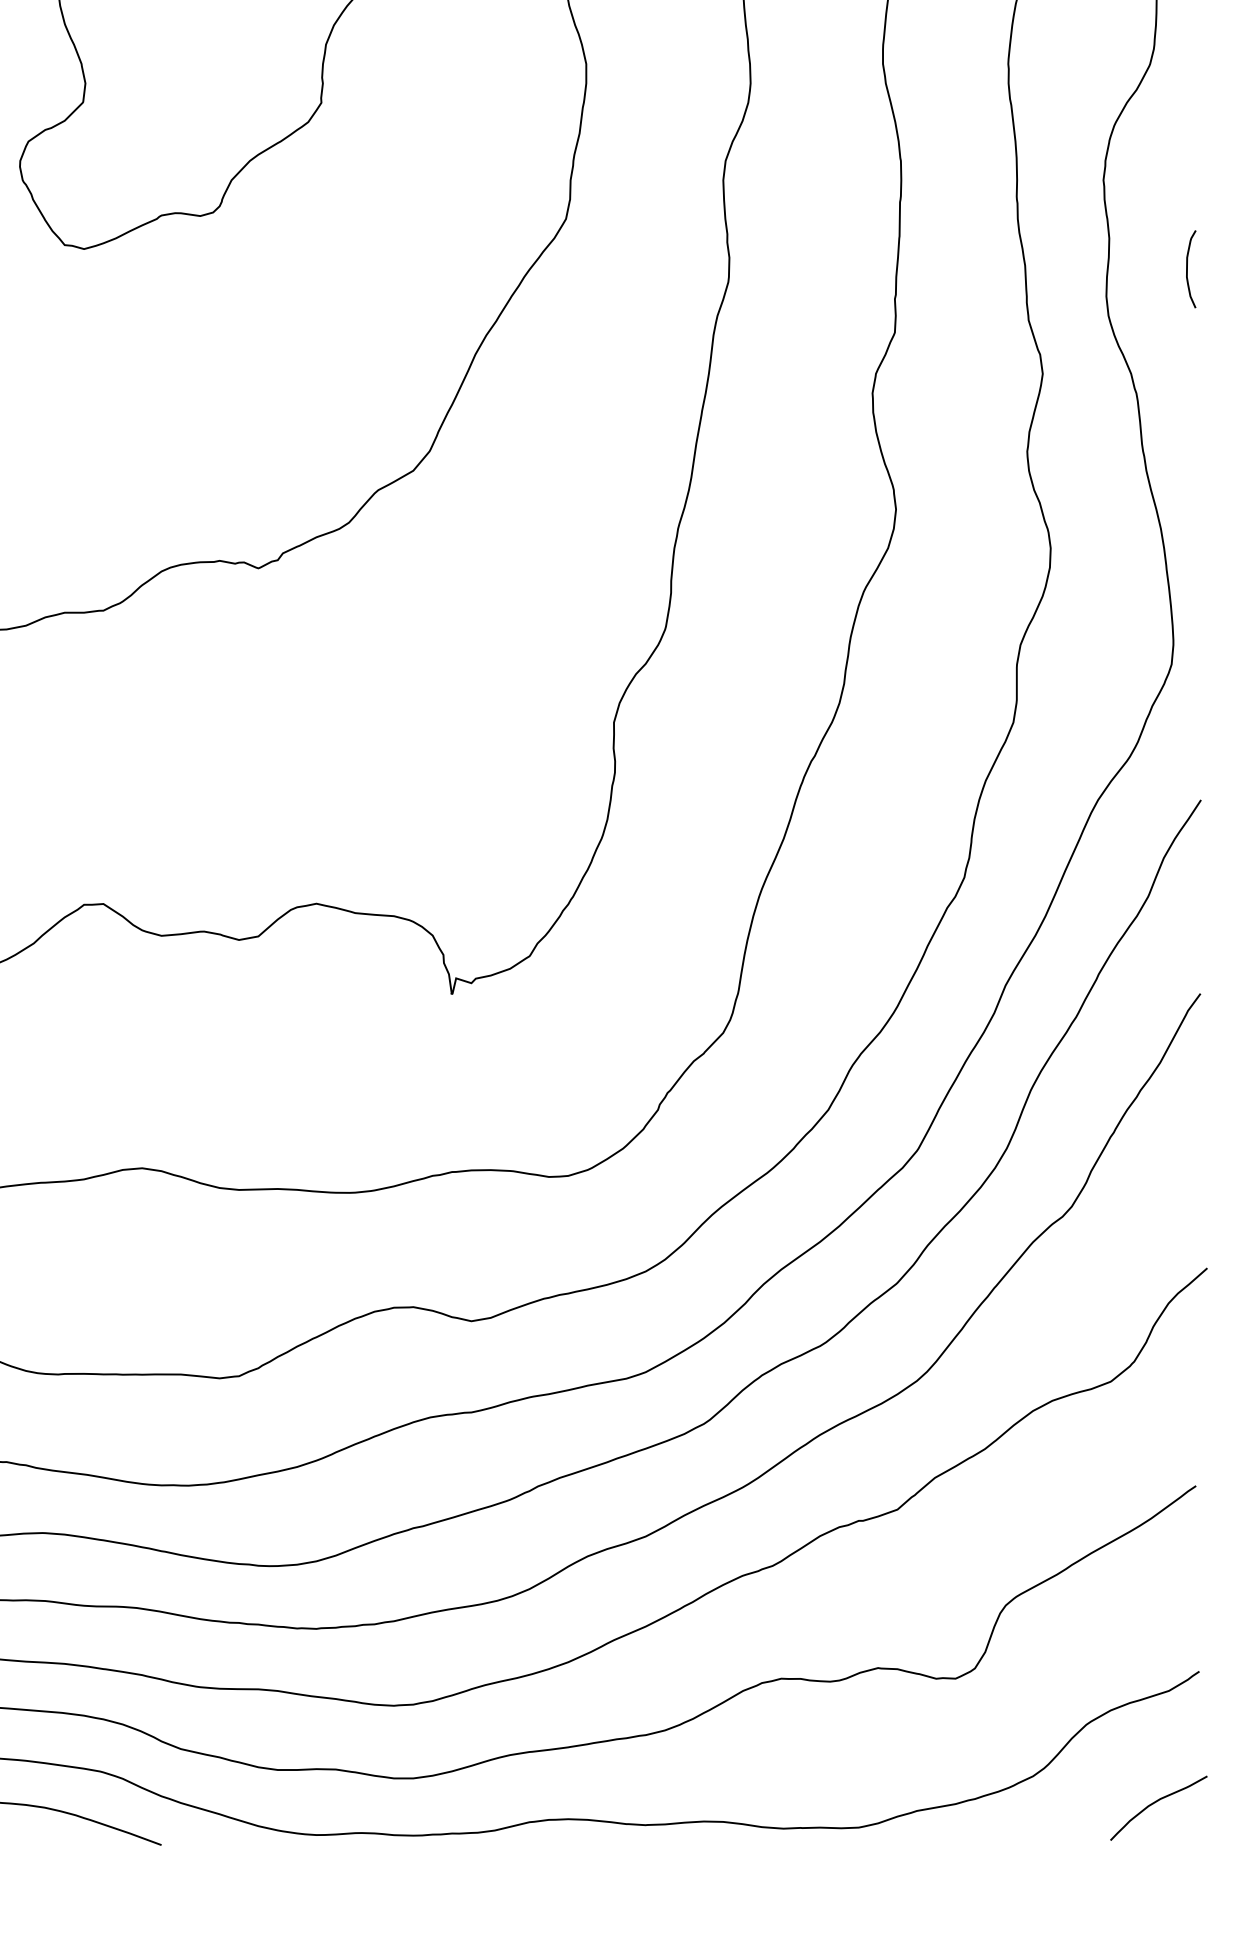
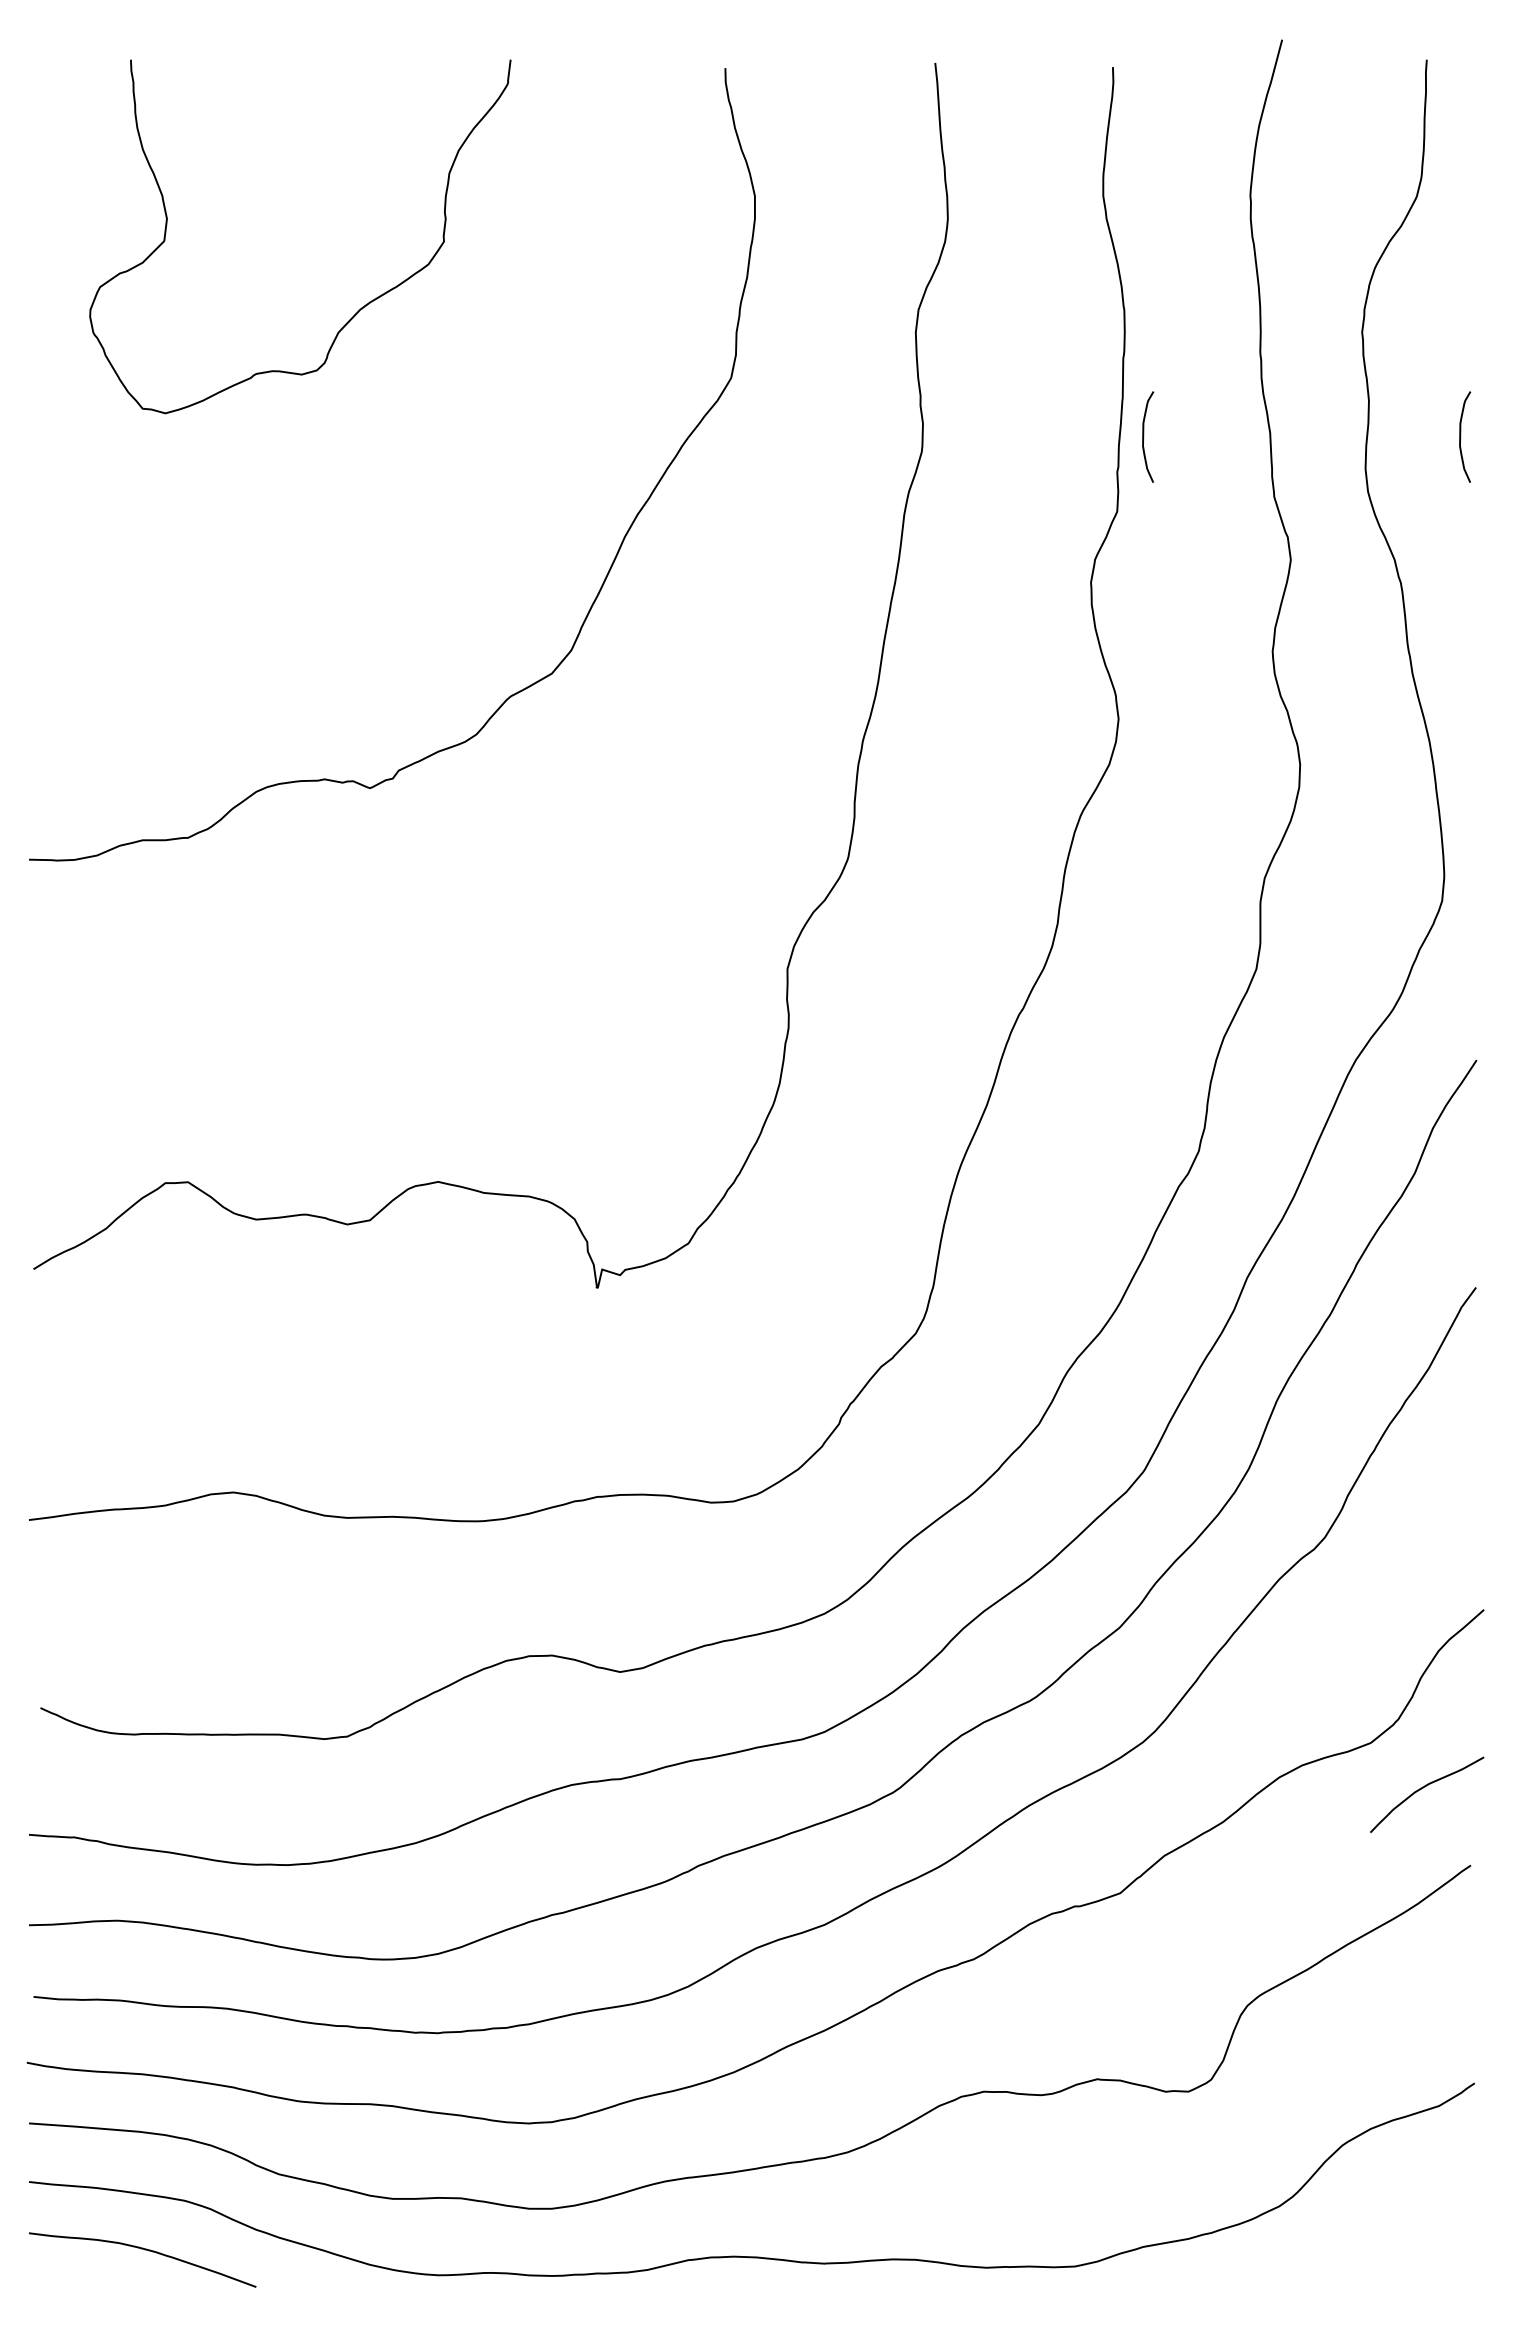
curve: (918, 268) -> (1144, 436), added
curve: (1155, 1802) -> (1423, 1788), moved

